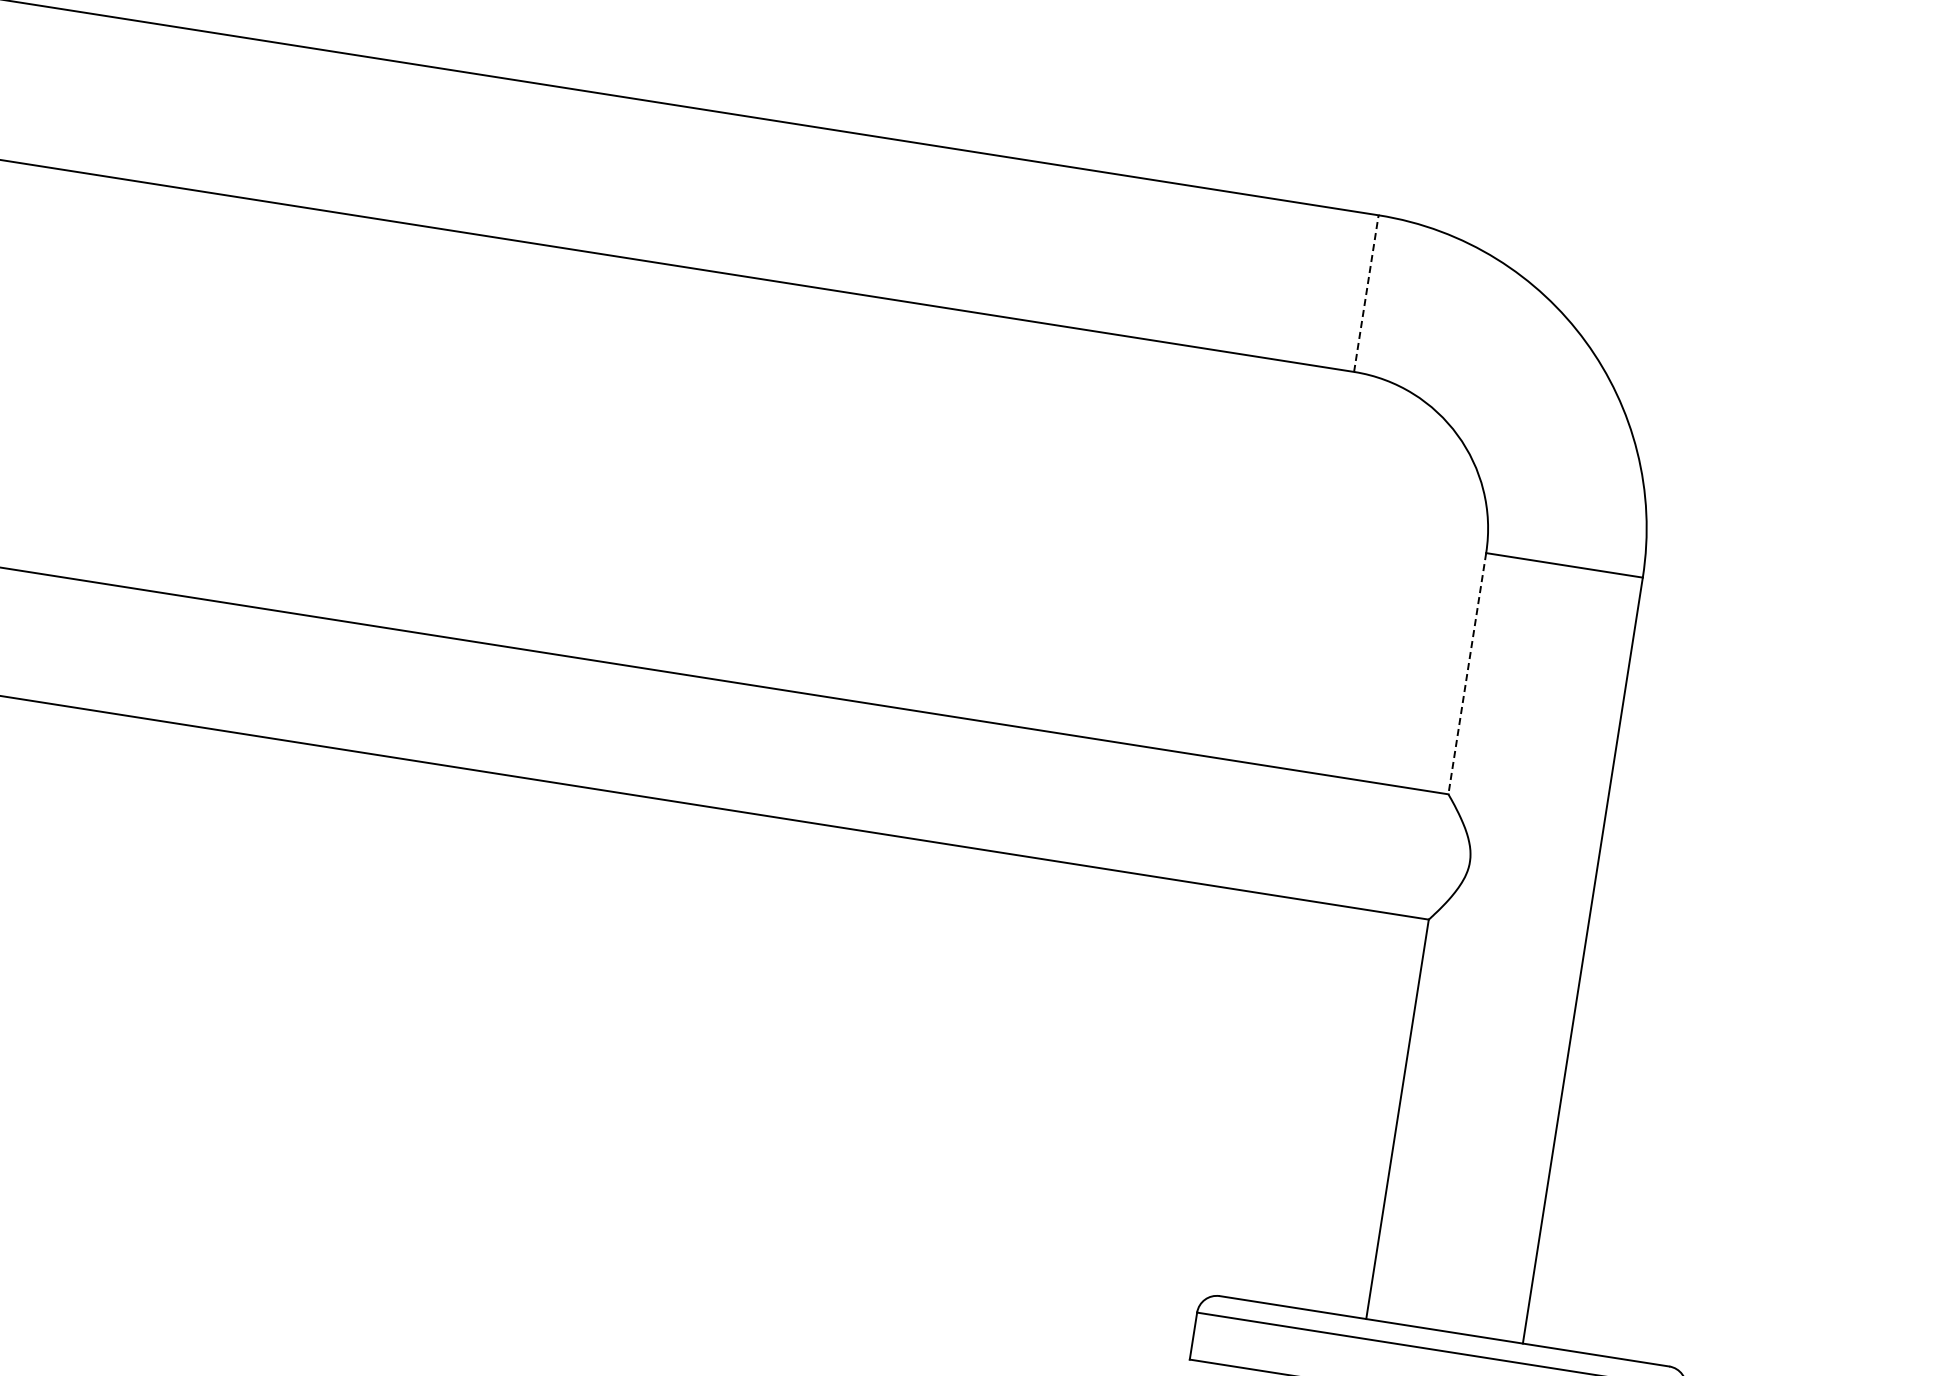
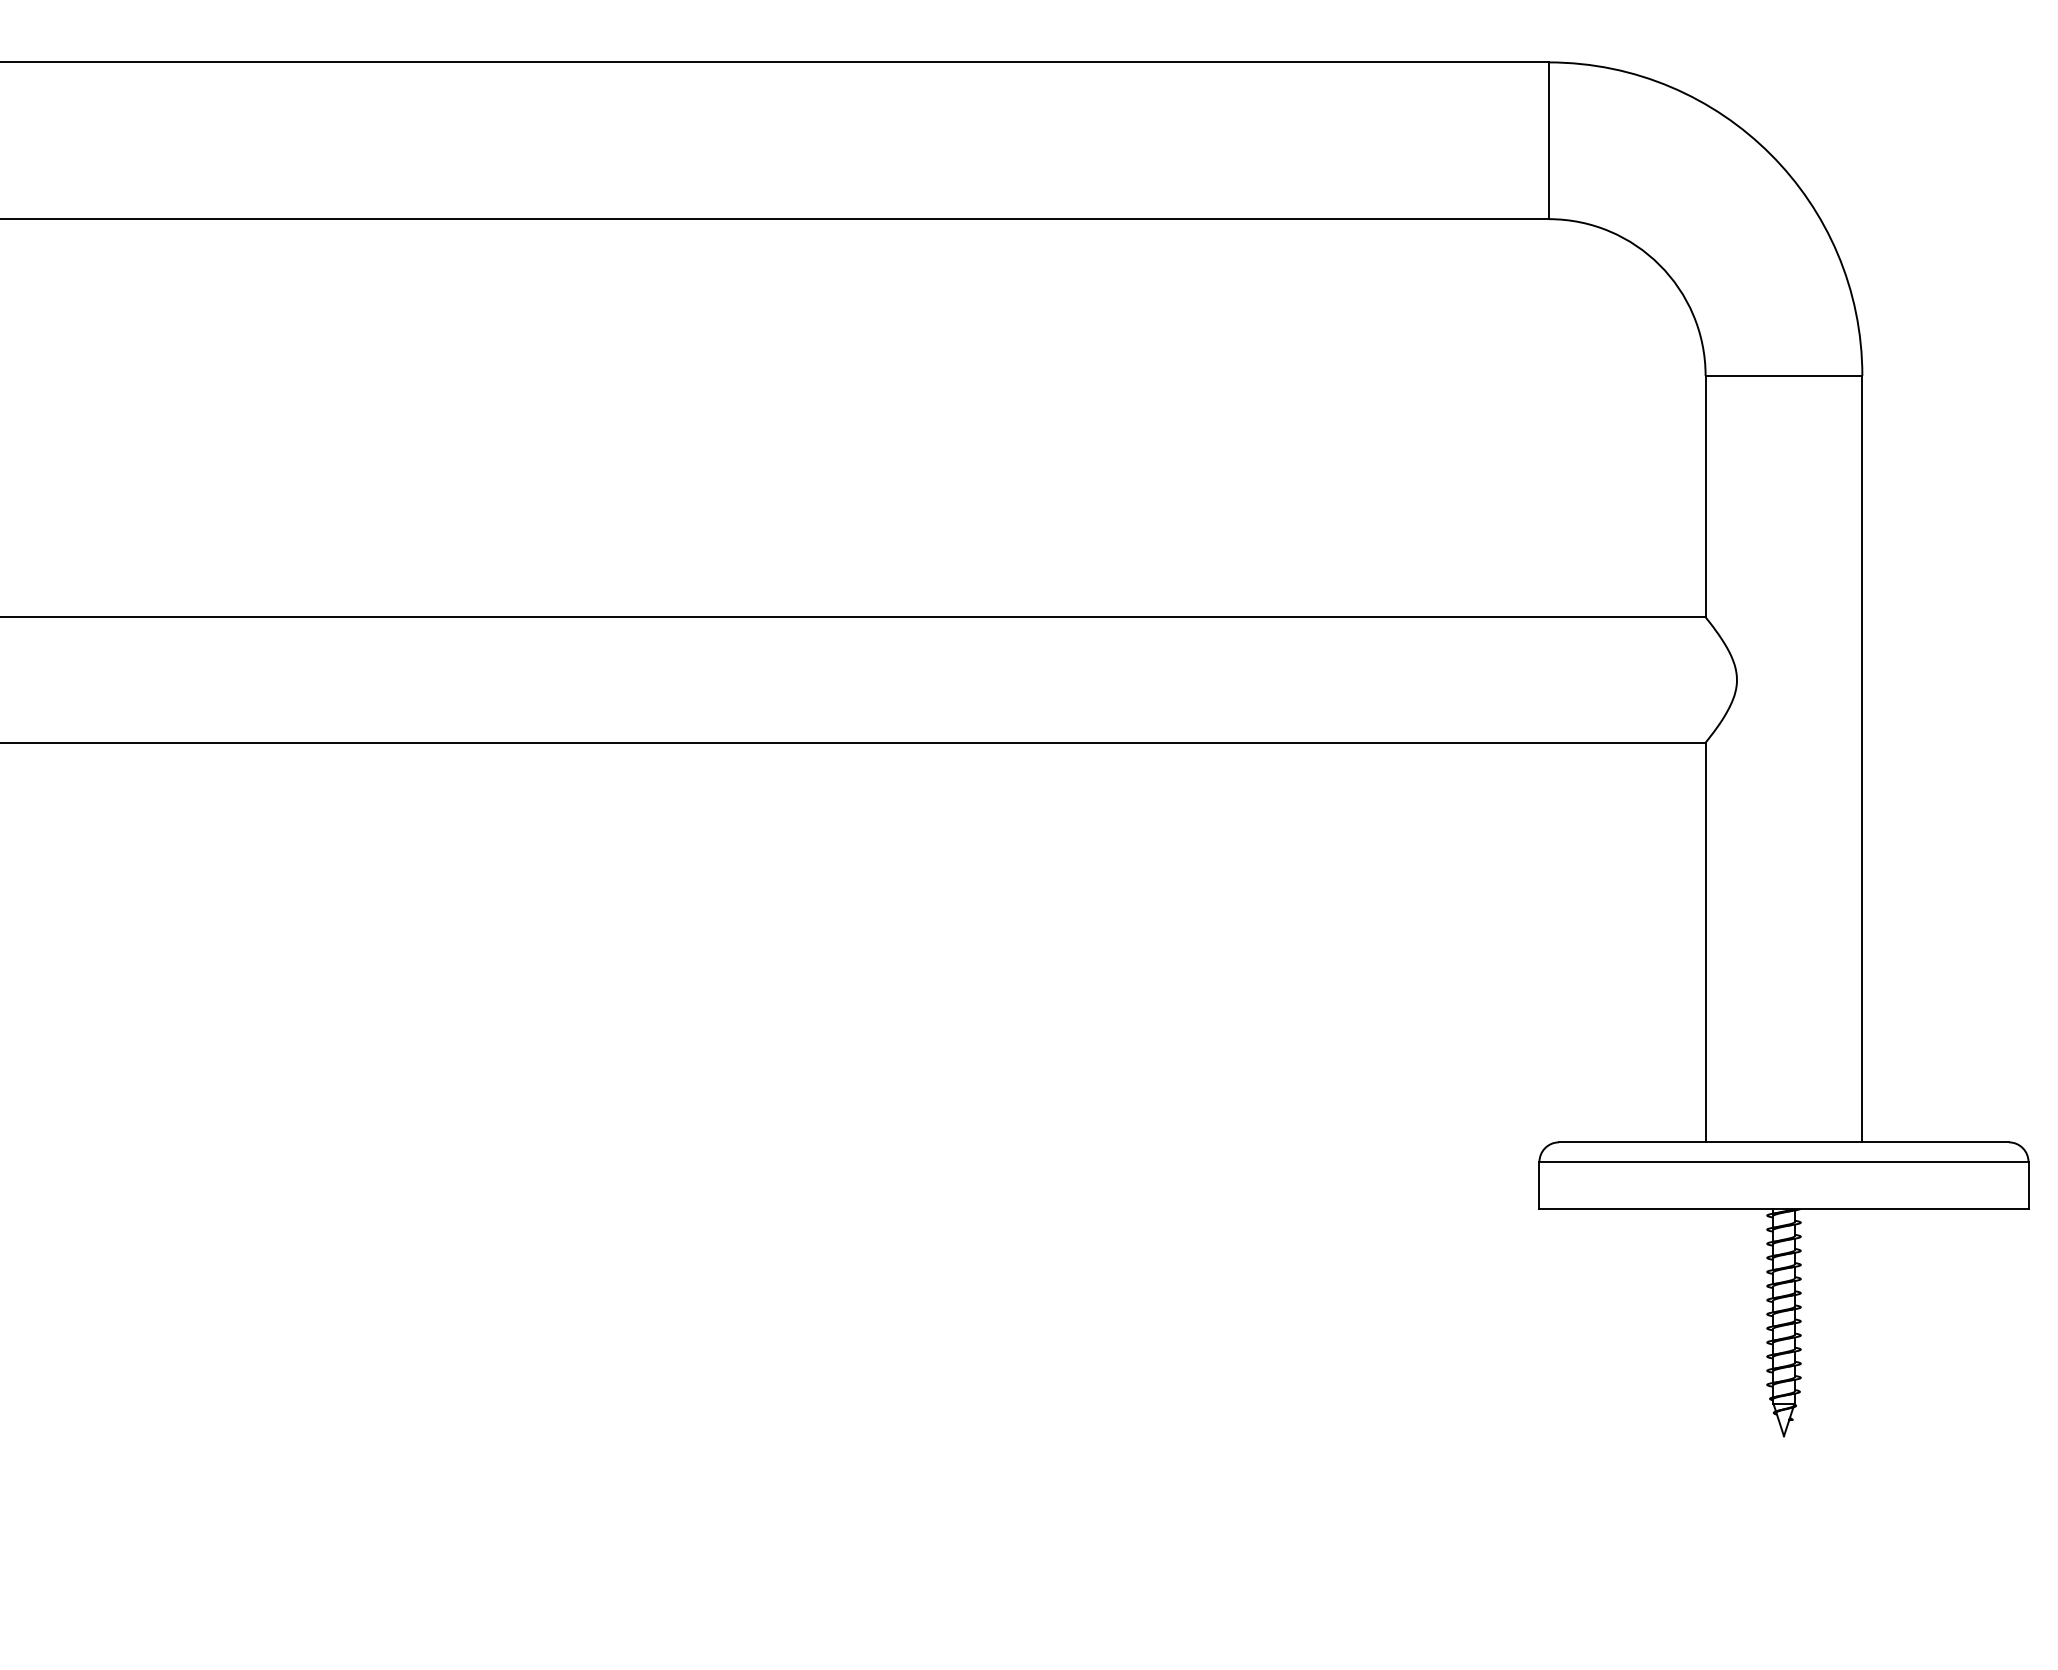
line: (1366, 293) -> (1548, 140), dashed -> solid
line: (1467, 673) -> (1705, 496), dashed -> solid

